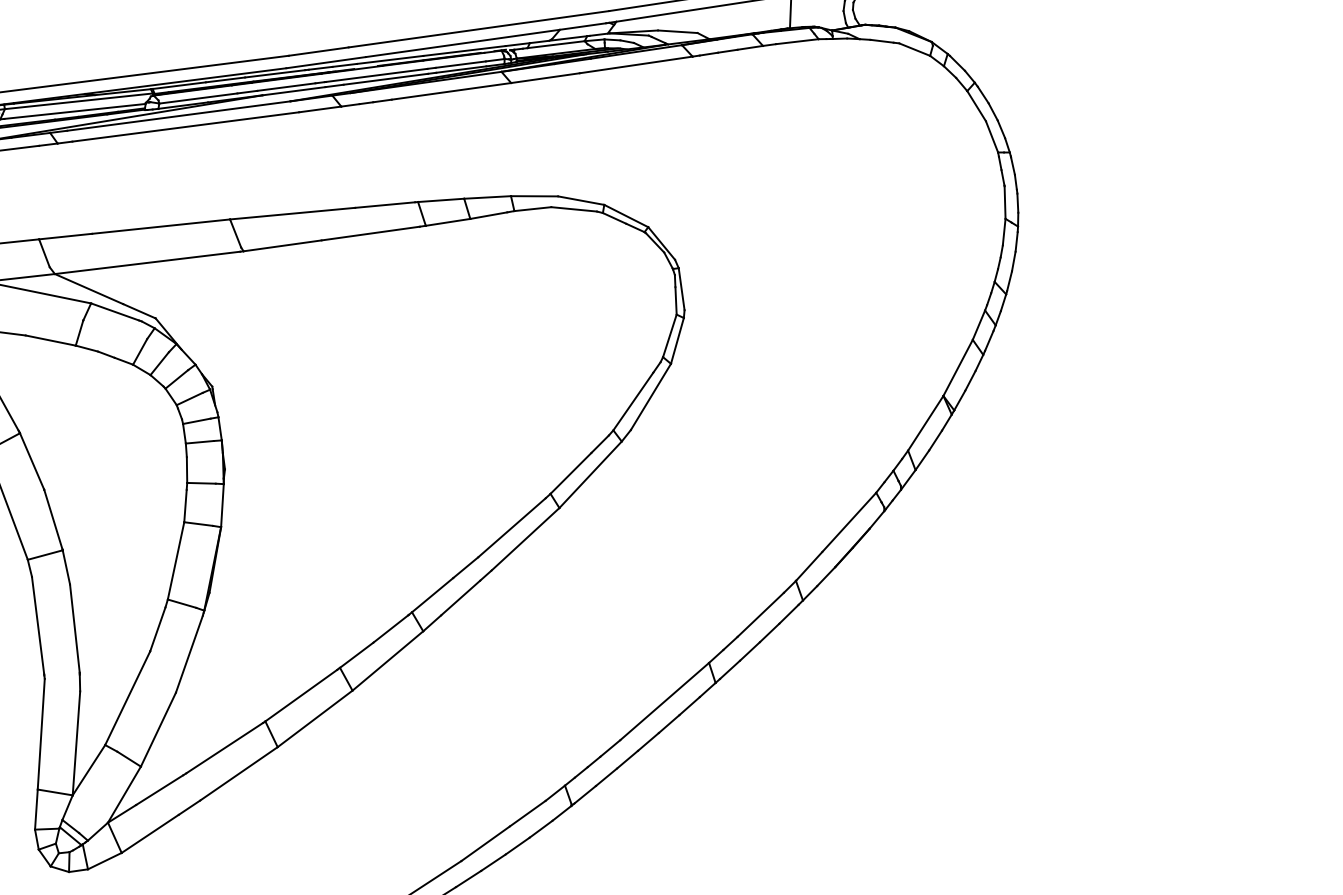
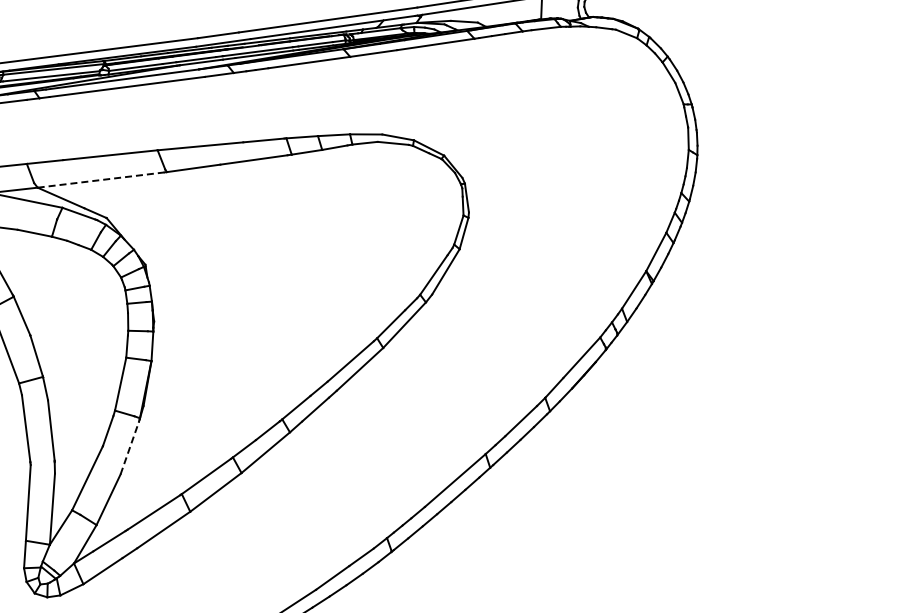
line: (148, 263) -> (101, 180), solid -> dashed
line: (188, 654) -> (129, 448), solid -> dashed

